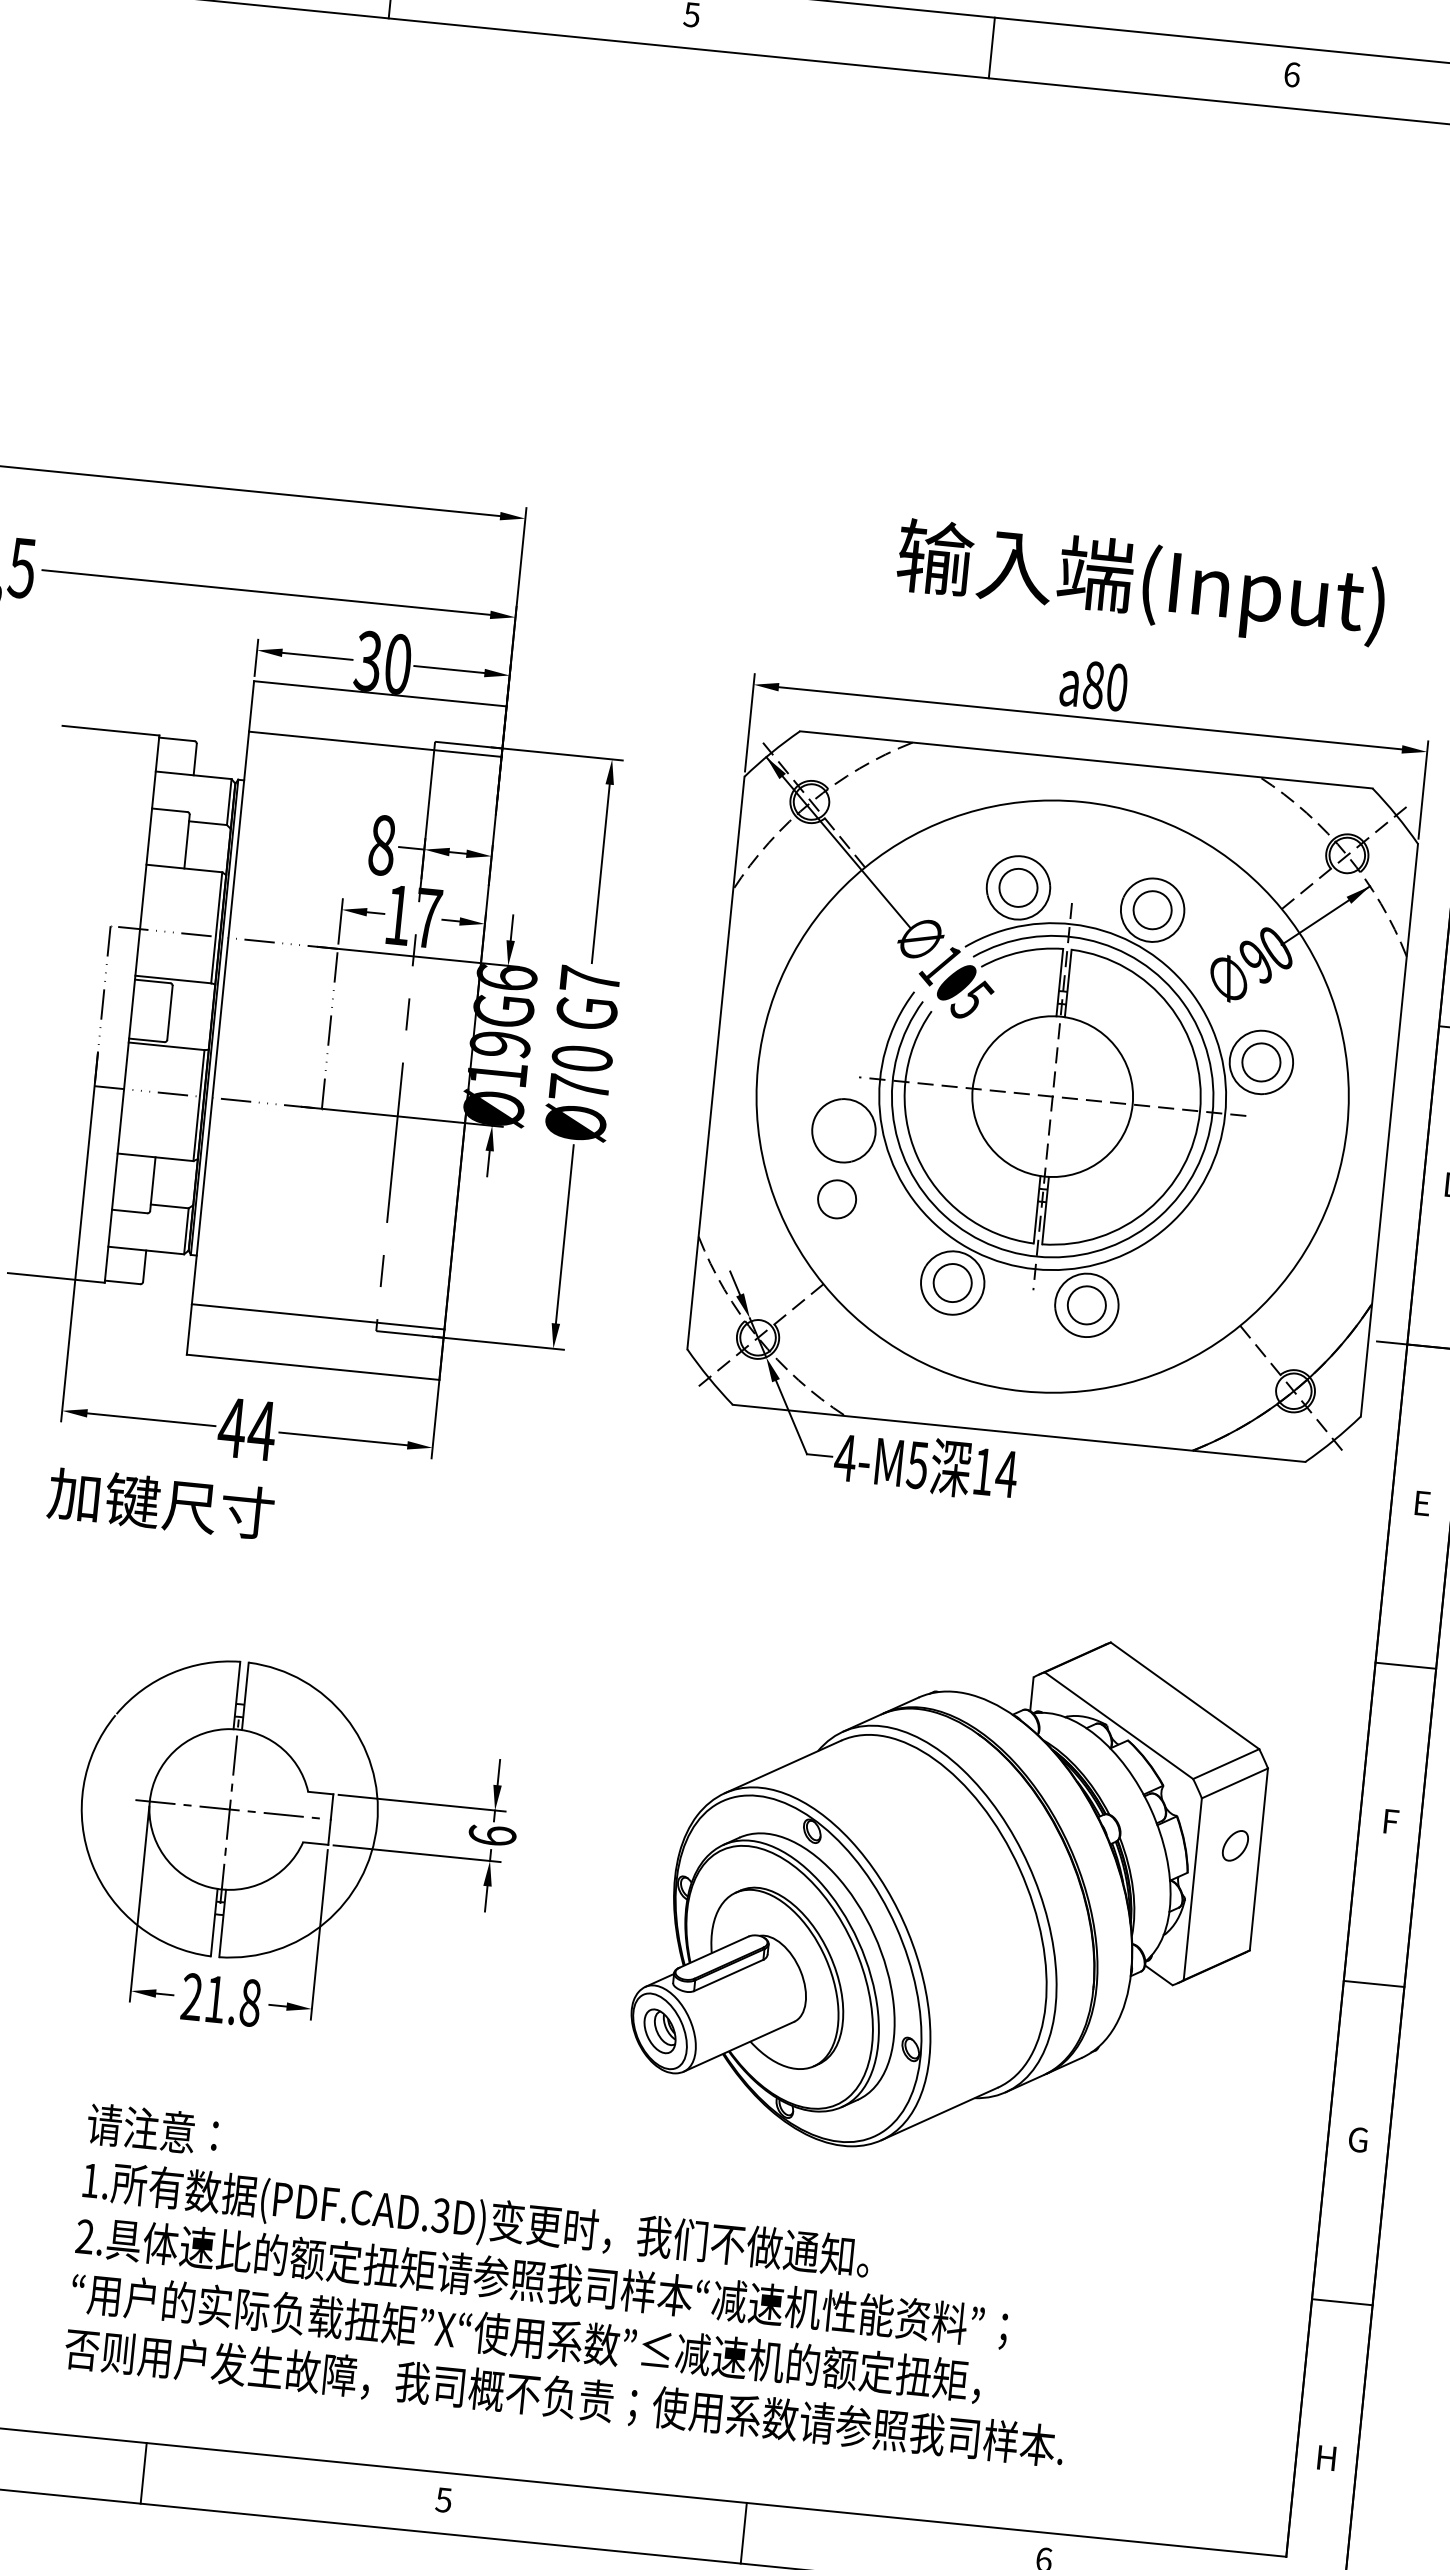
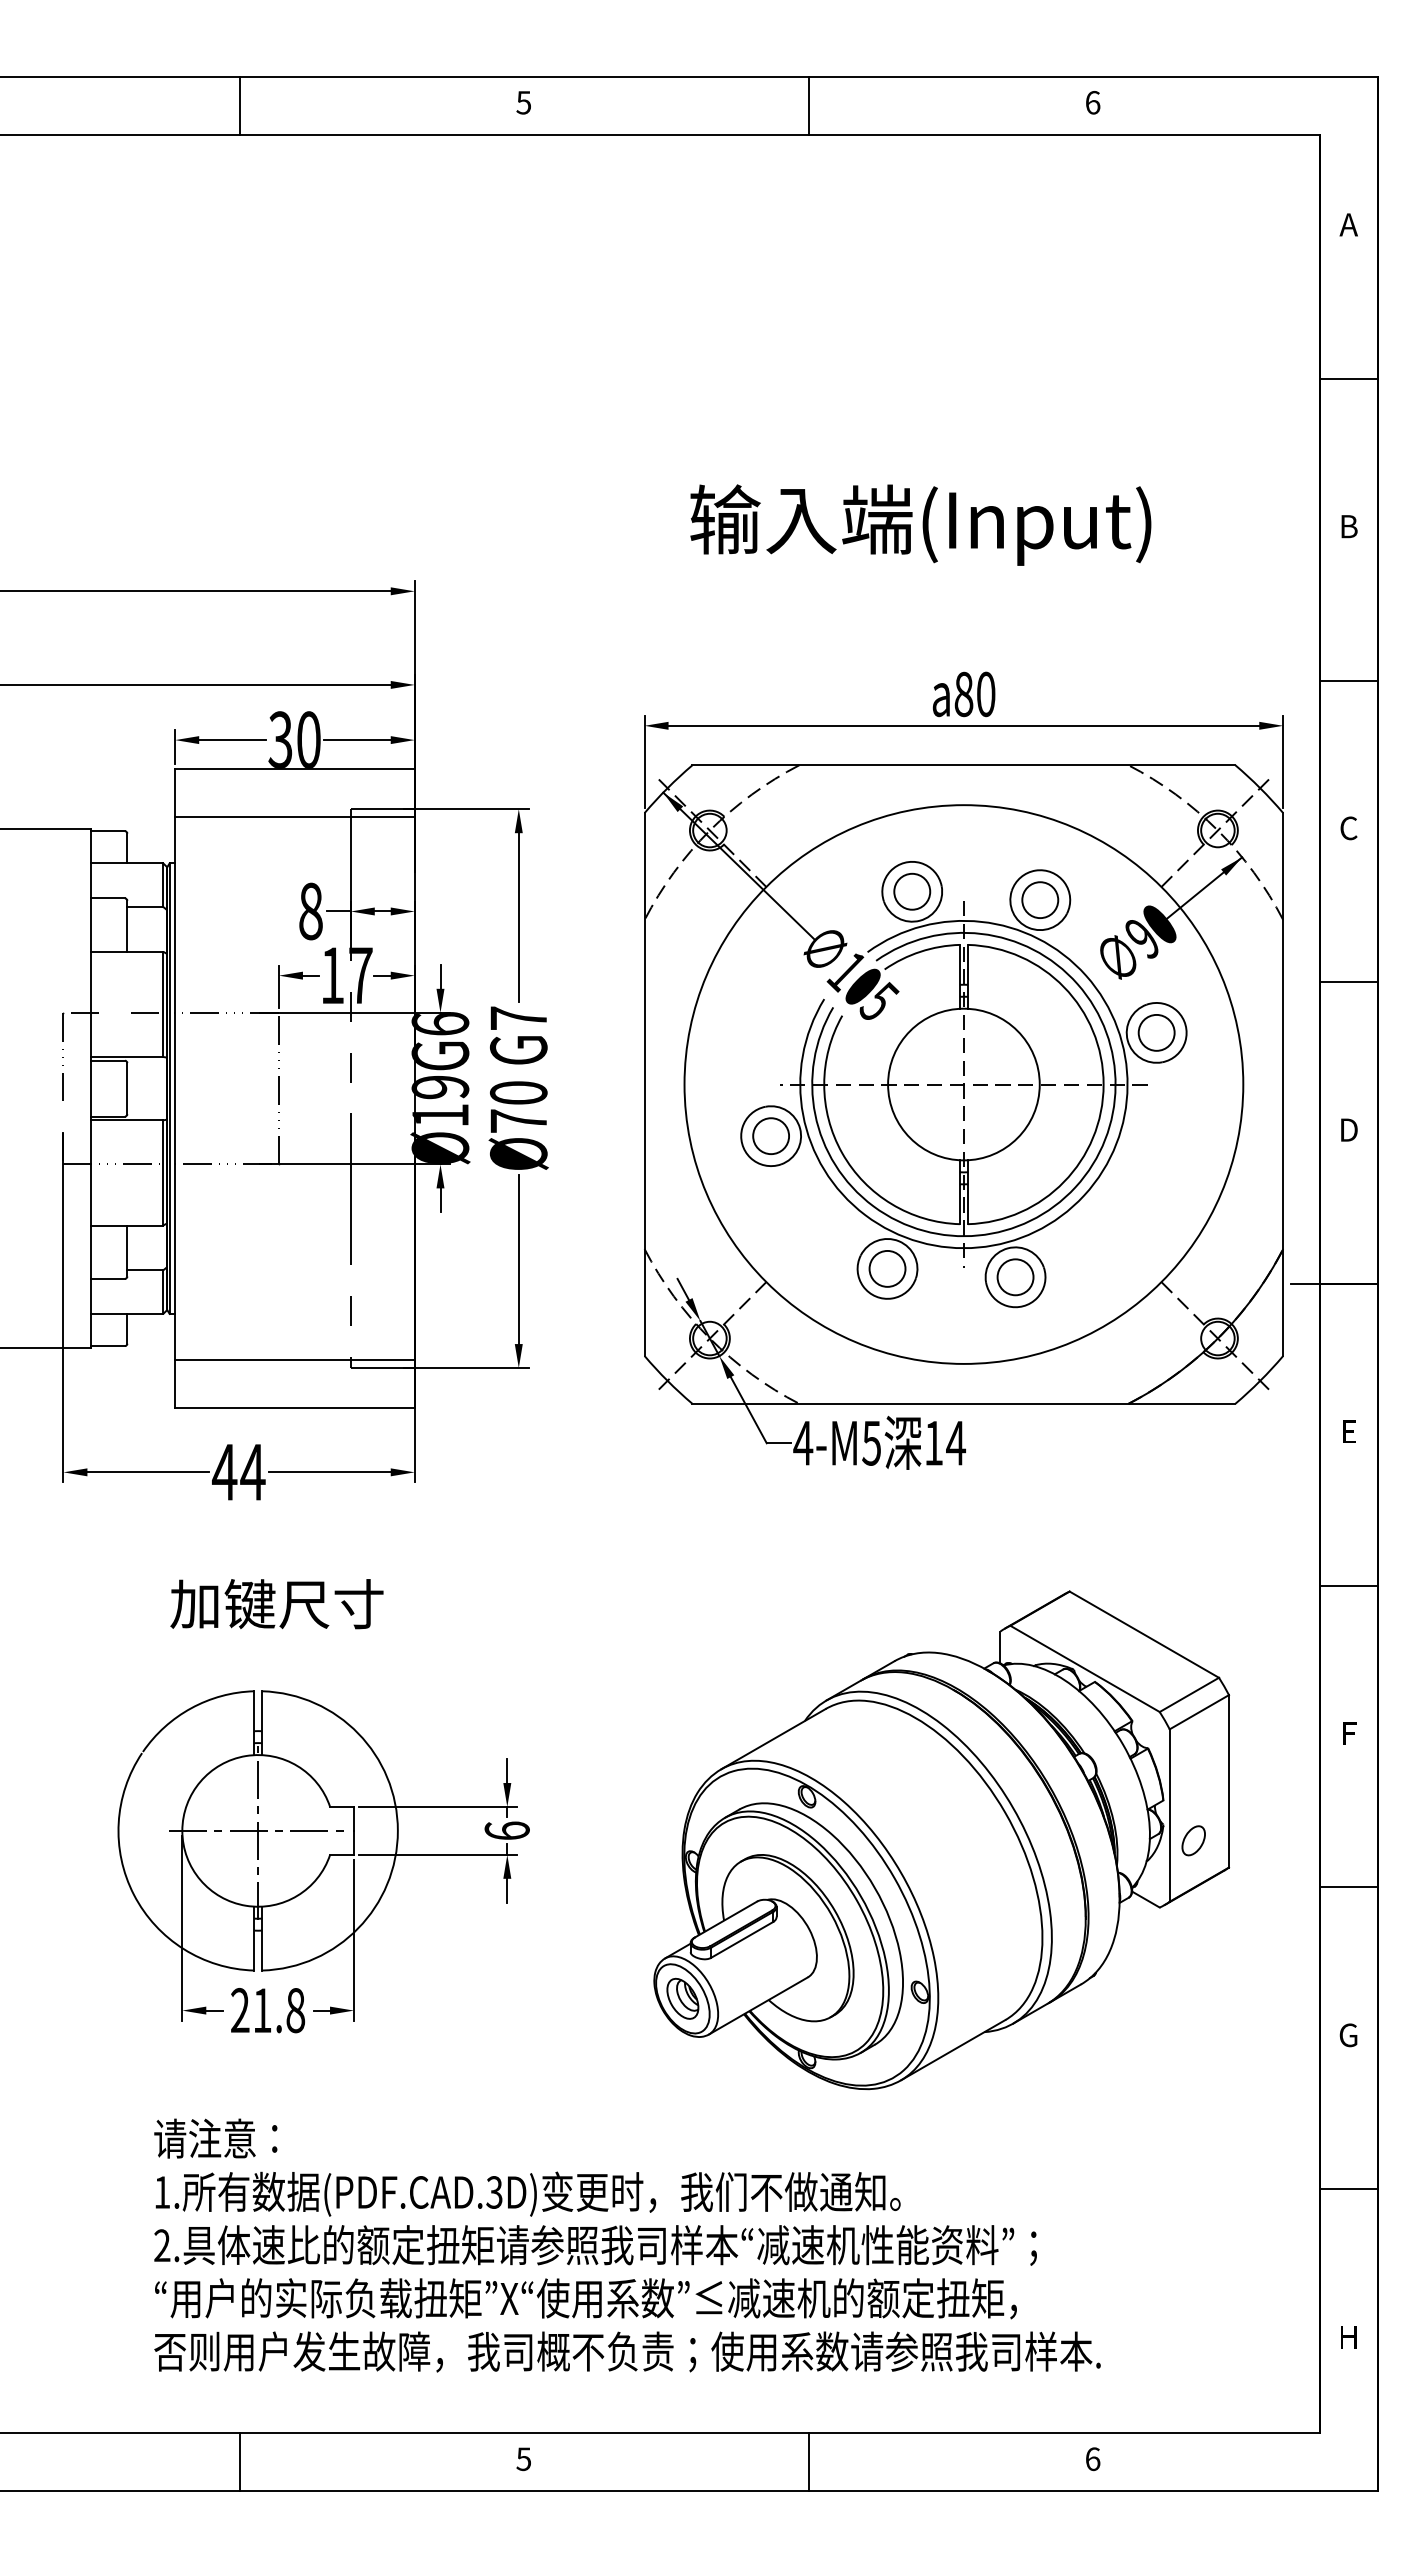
text: (1140, 583) -> (920, 524), moved
circle: (836, 1198) -> (770, 1135), moved
text: (160, 1503) -> (276, 1604), moved
part: (1235, 1845) -> (1193, 1840), moved

